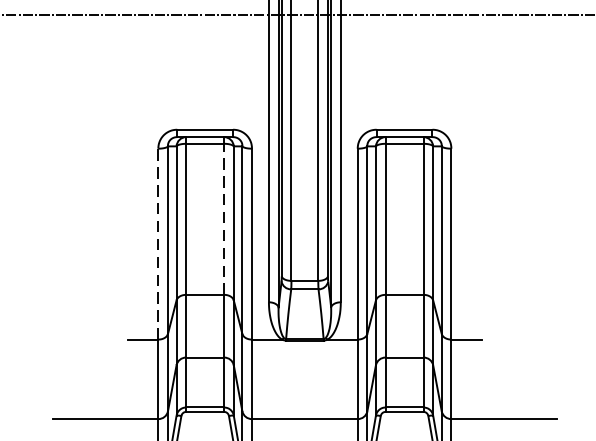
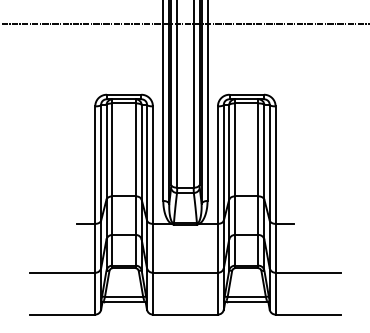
line: (223, 218) -> (135, 149), dashed -> solid
line: (158, 244) -> (95, 165), dashed -> solid

